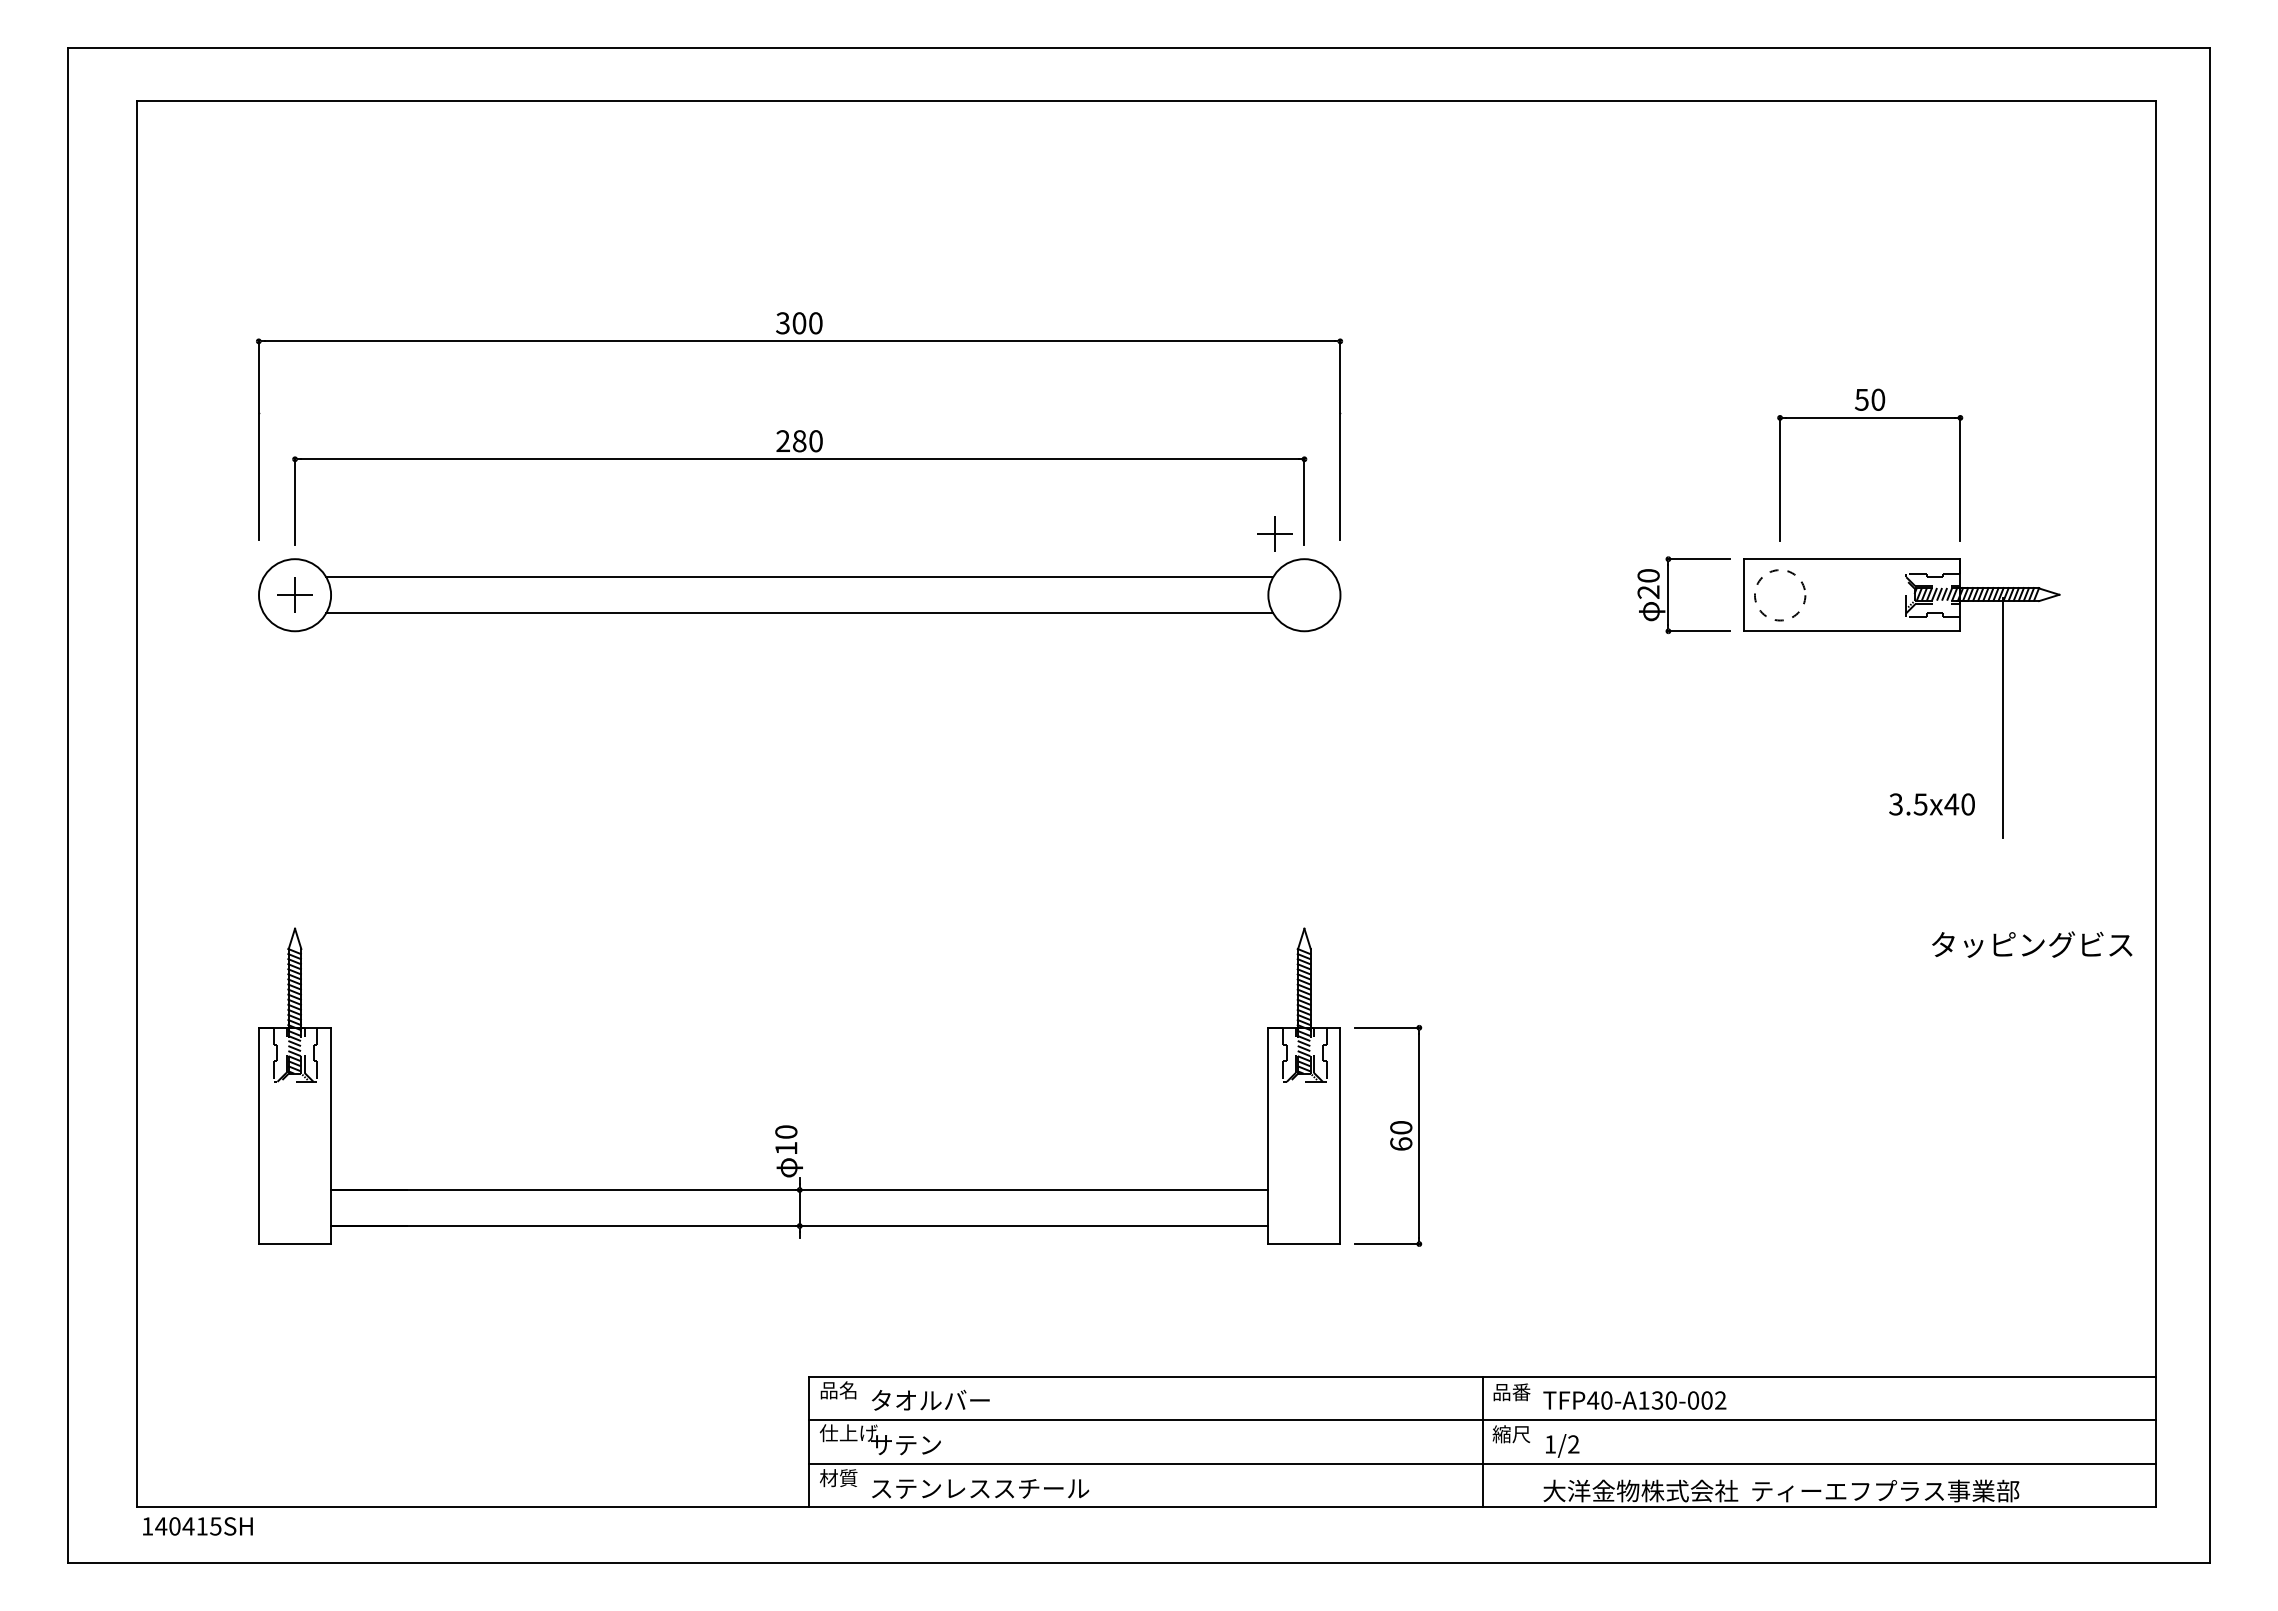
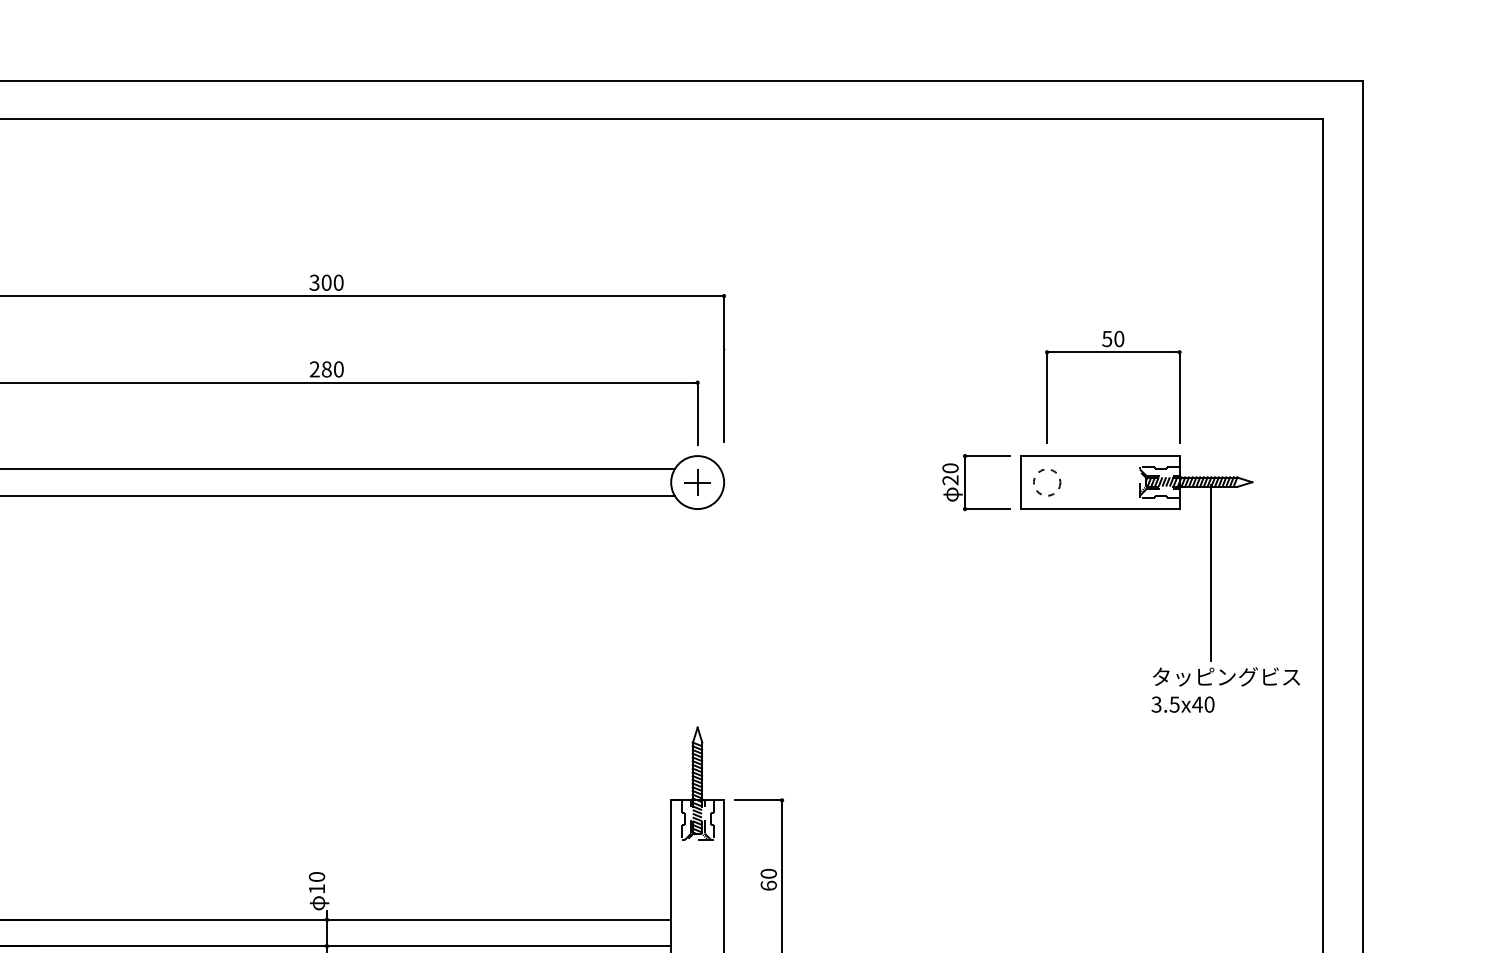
part: (1274, 533) -> (696, 482), moved
circle: (1779, 594) -> (1046, 482), size x0.71
text: (1931, 804) -> (1182, 704), moved
text: (2032, 944) -> (1226, 676), moved

